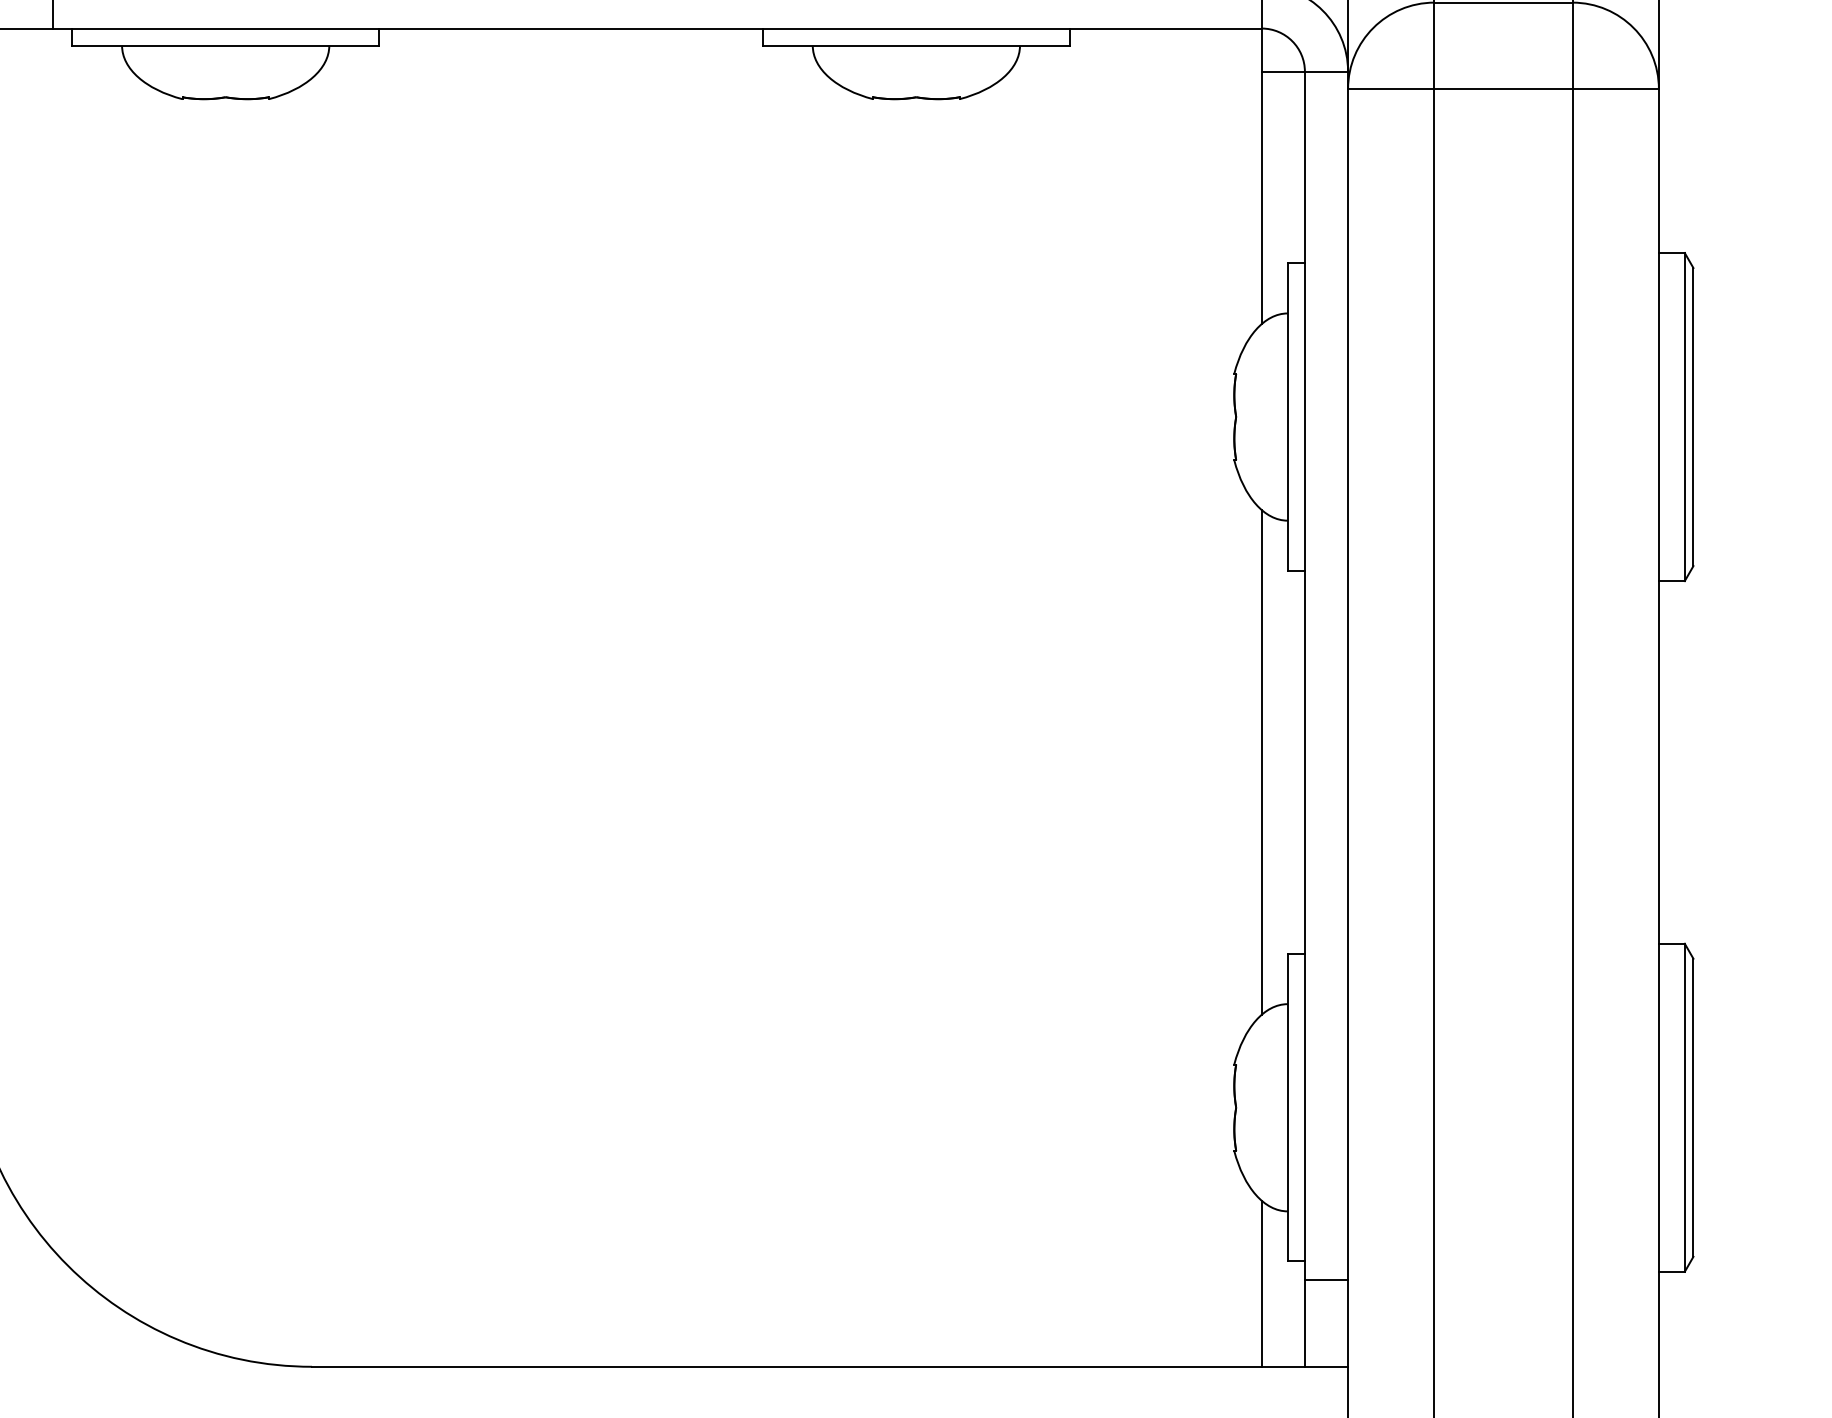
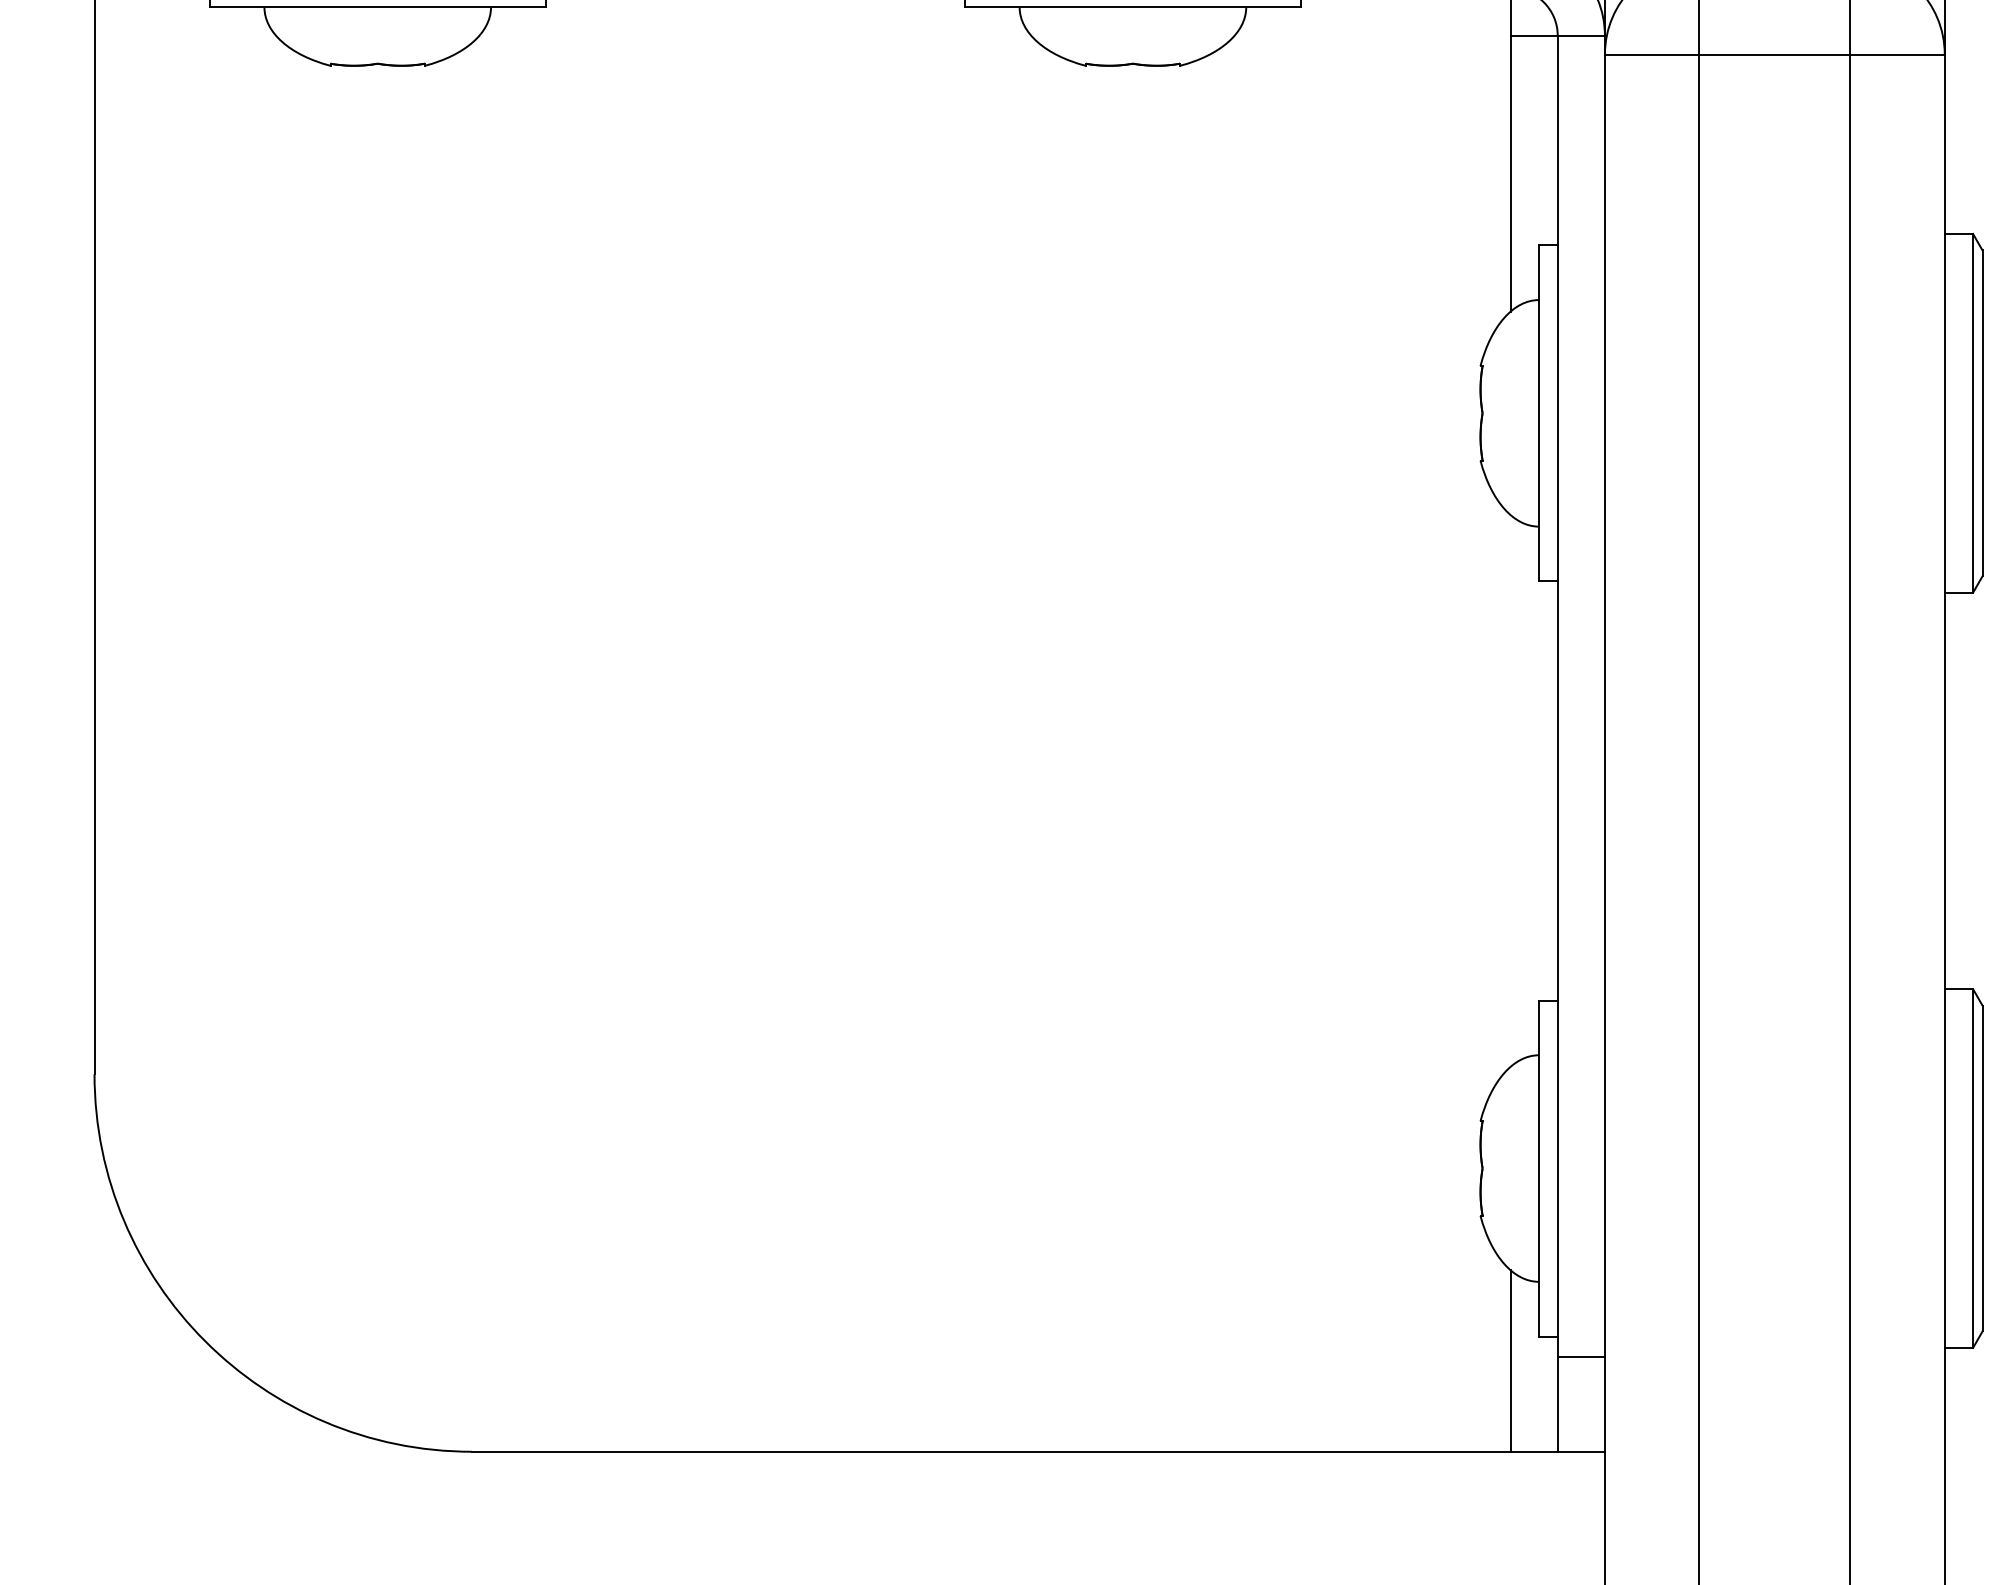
line: (1261, 762) -> (1510, 790), removed

